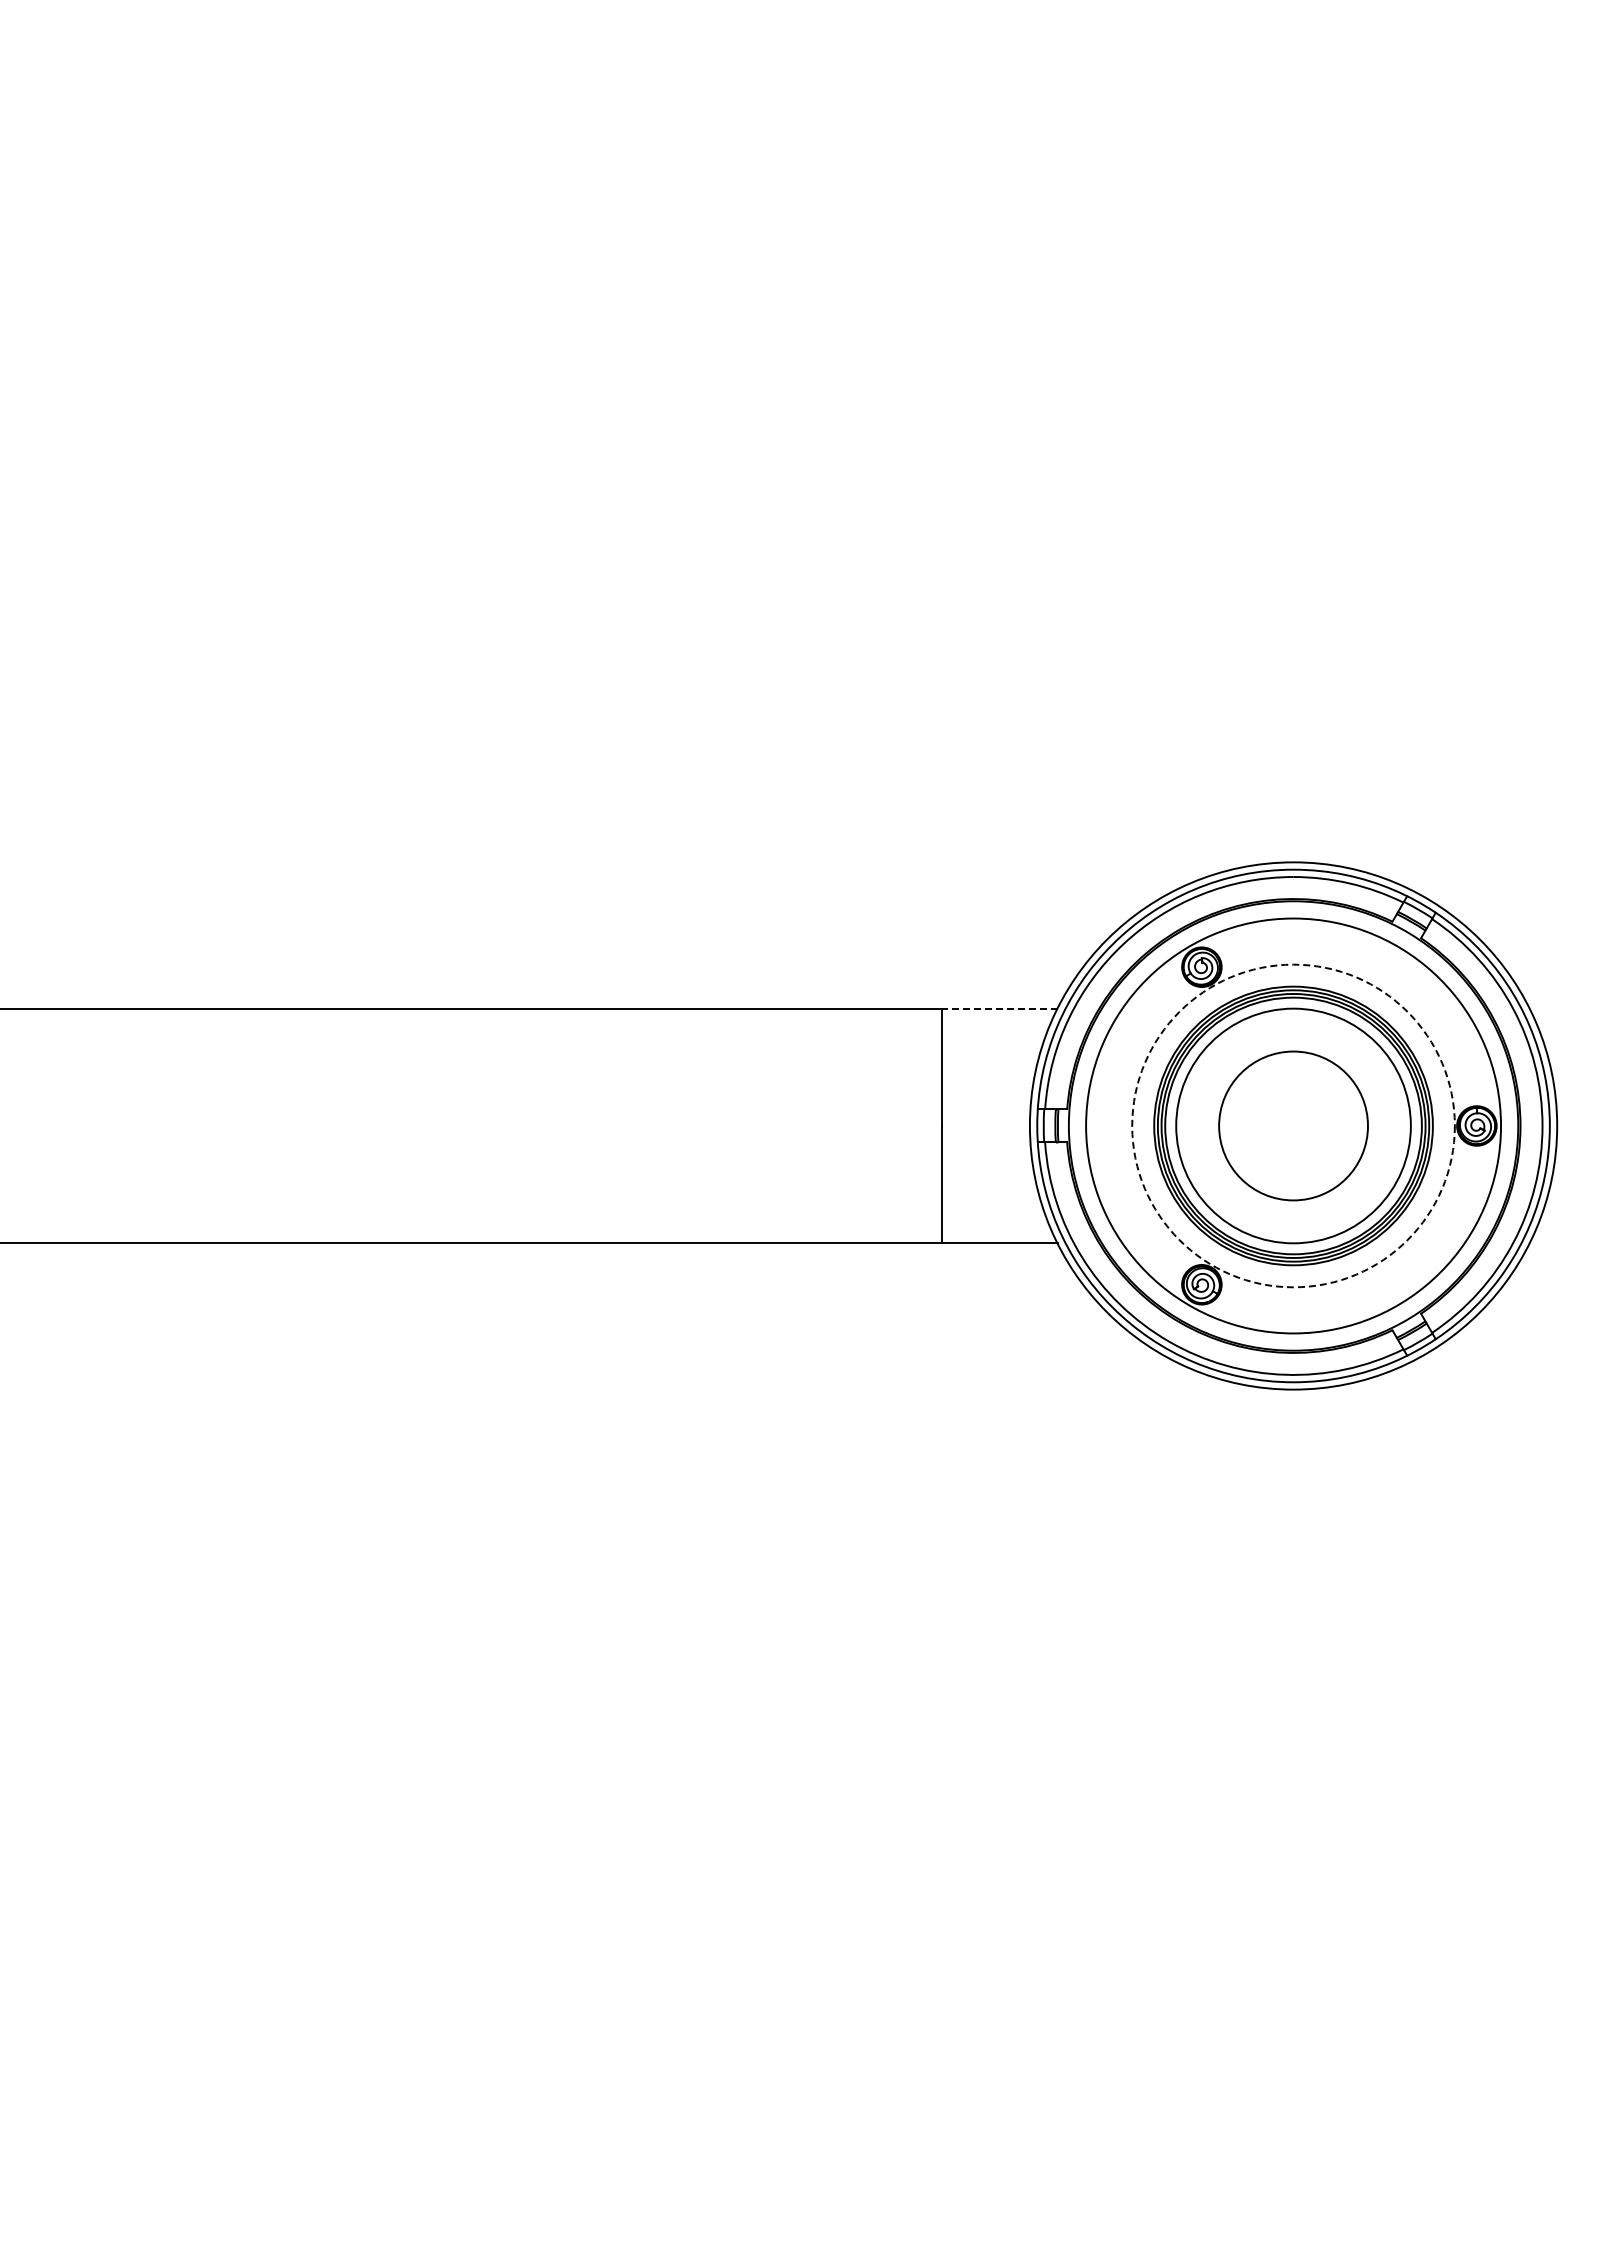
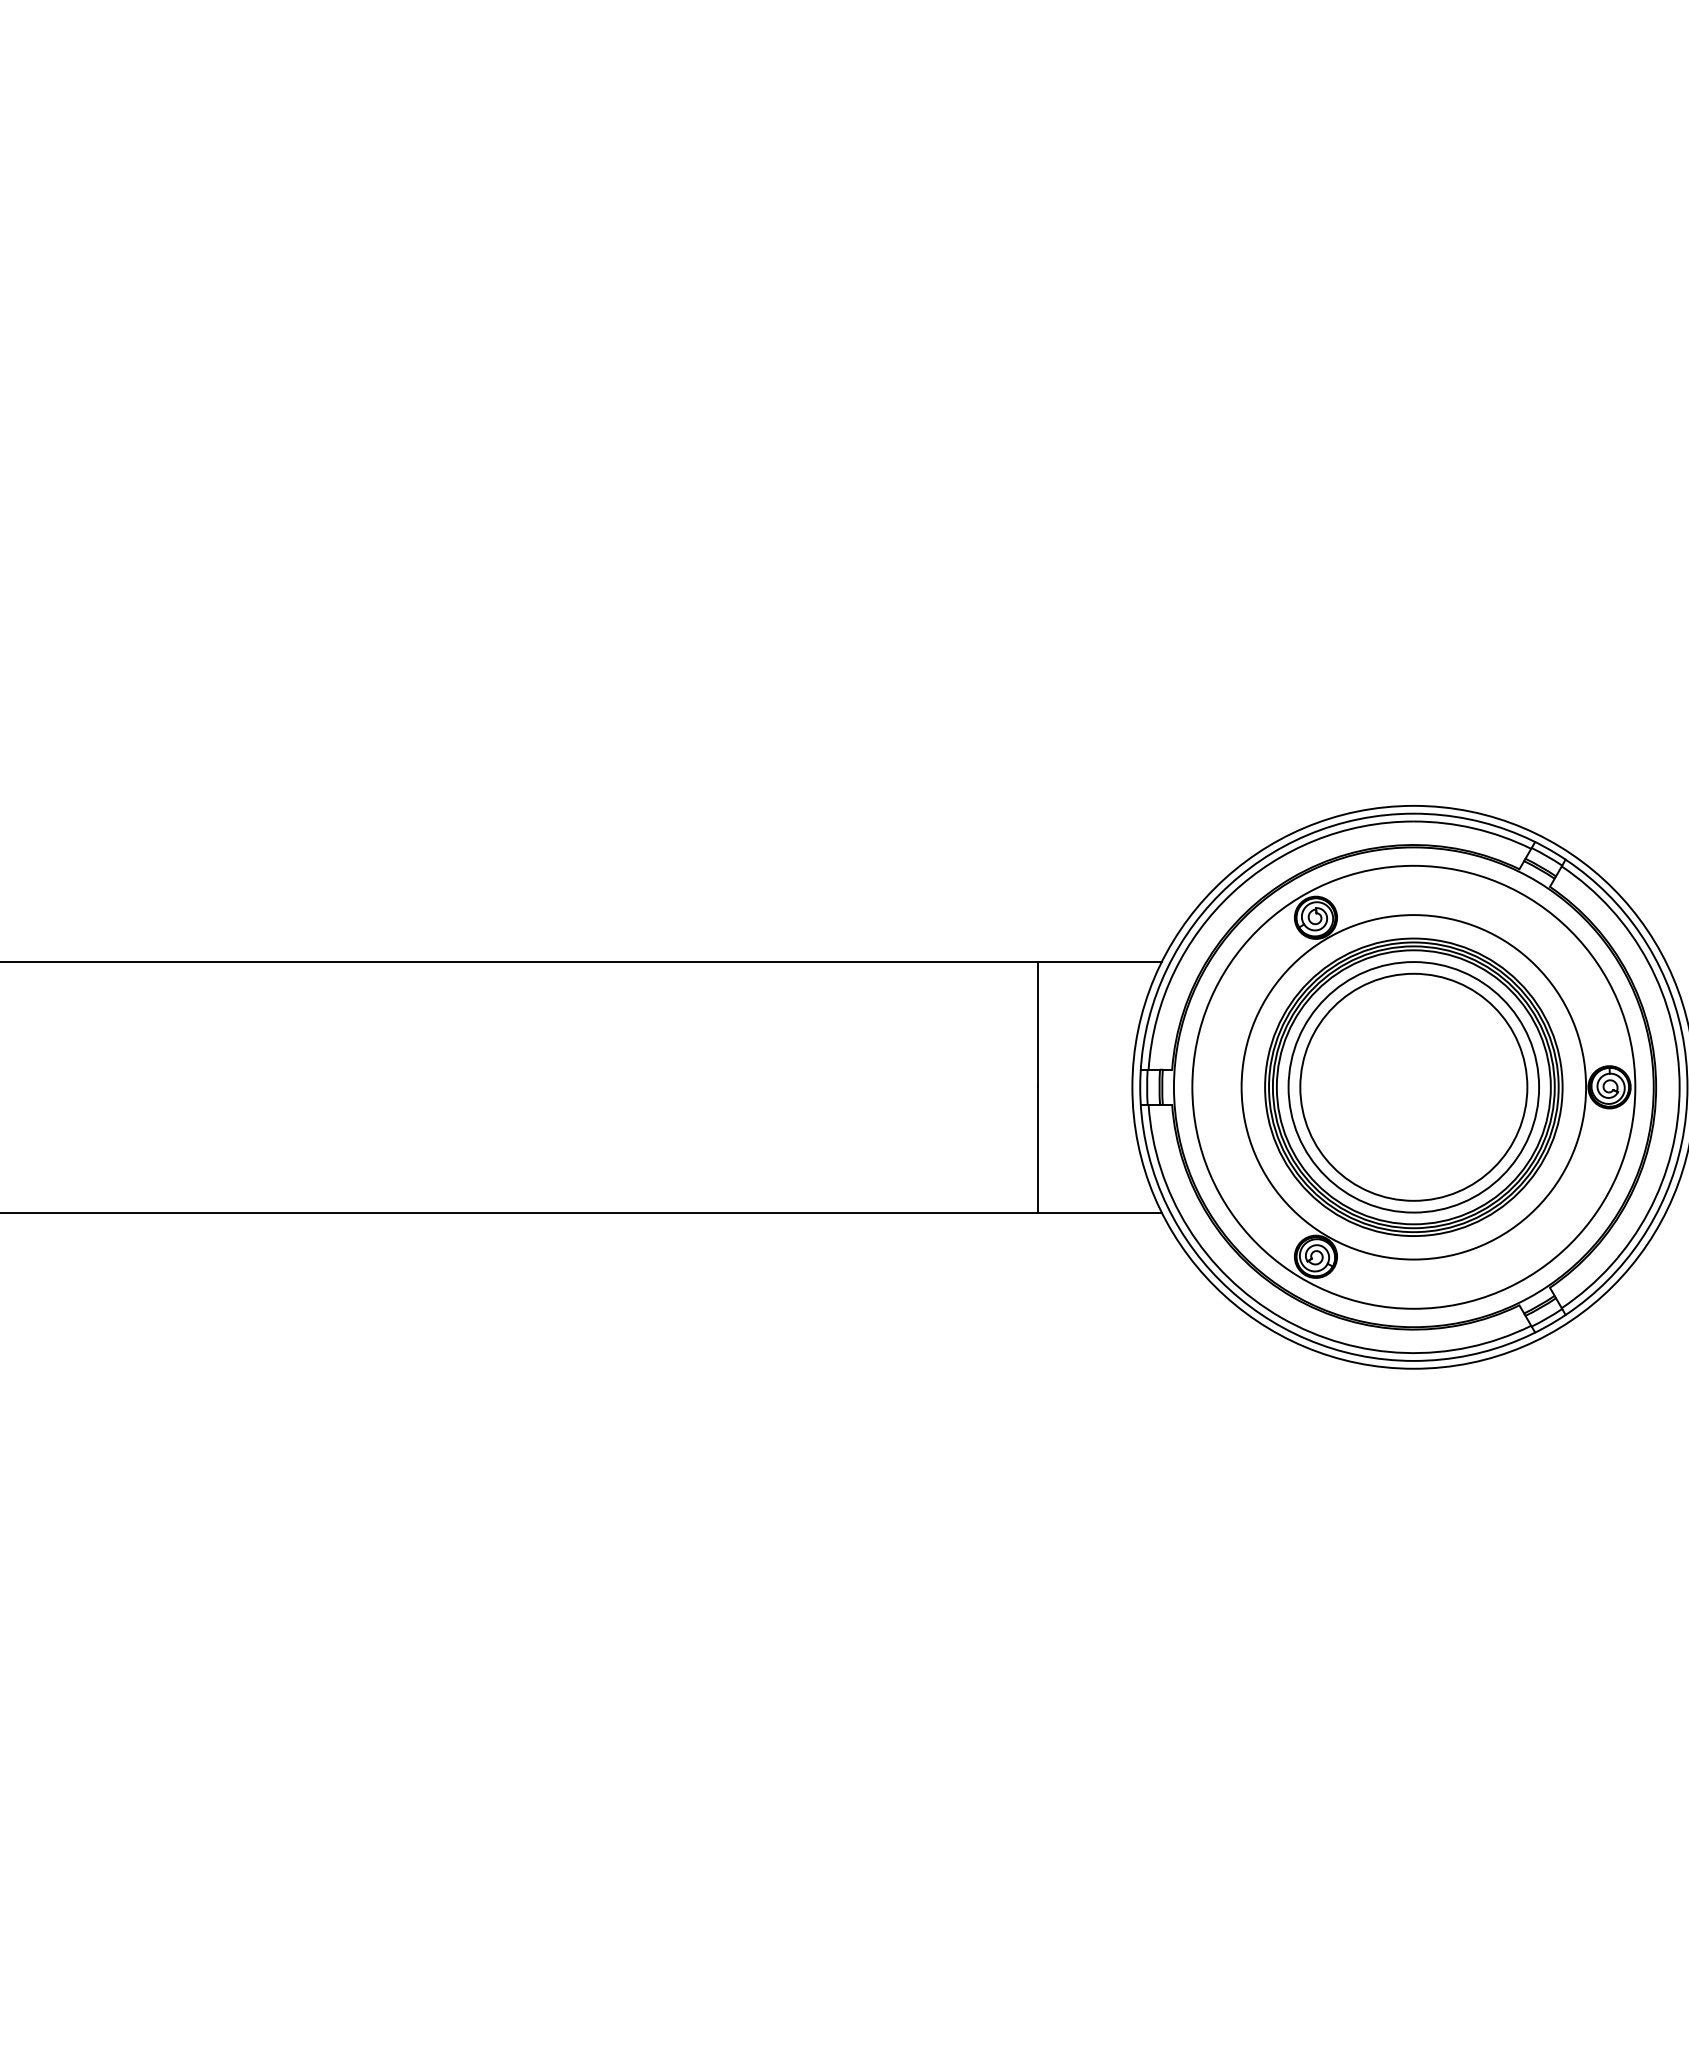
line: (999, 1008) -> (1099, 961), dashed -> solid
circle: (1293, 1125) -> (1413, 1086), dashed -> solid
circle: (1293, 1125) -> (1413, 1086), size x1.43

